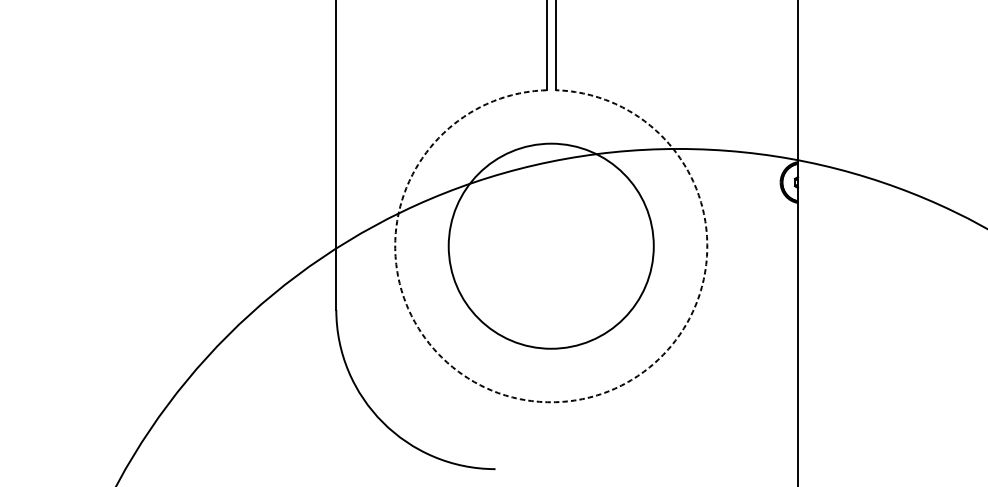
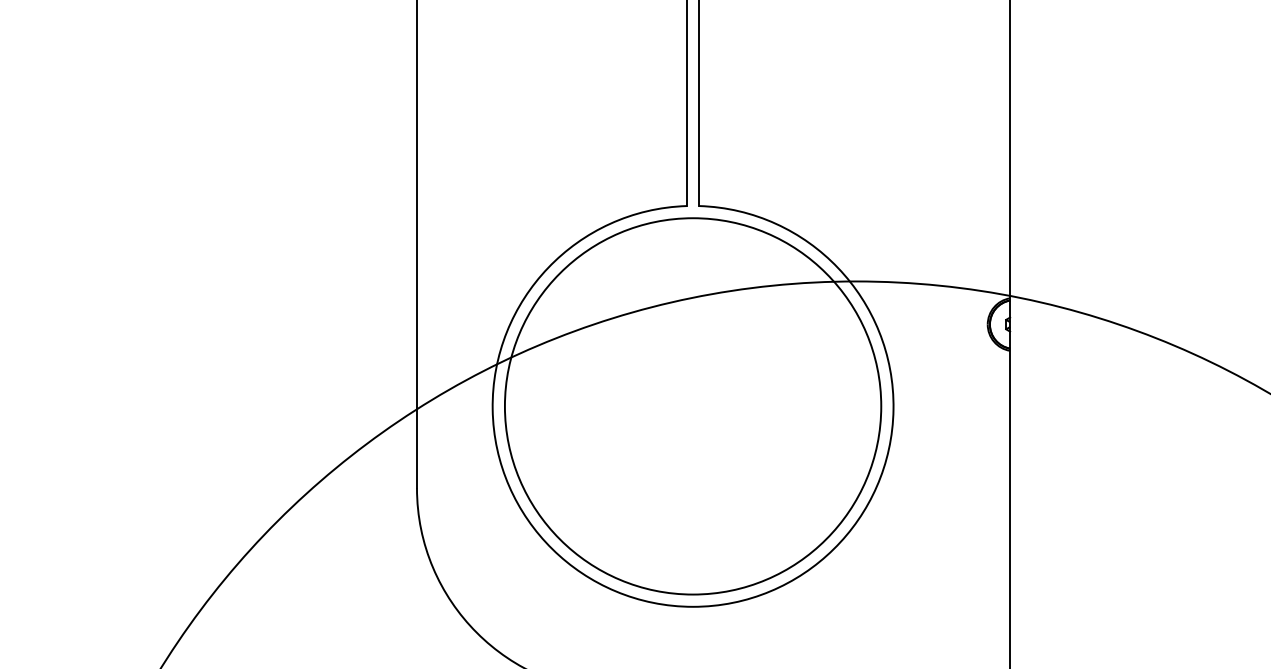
circle: (550, 246) -> (692, 406), size x1.43
arc: (551, 402) -> (693, 606), dashed -> solid

